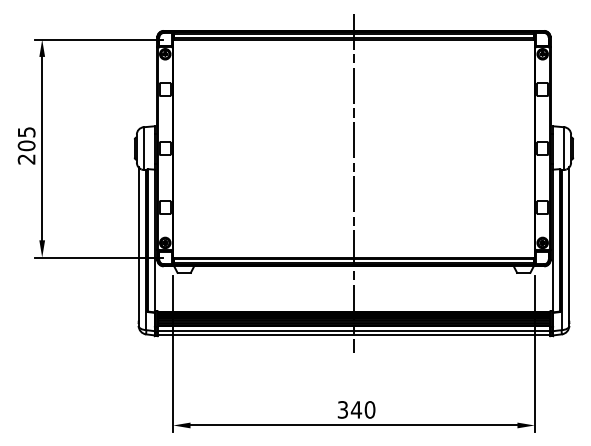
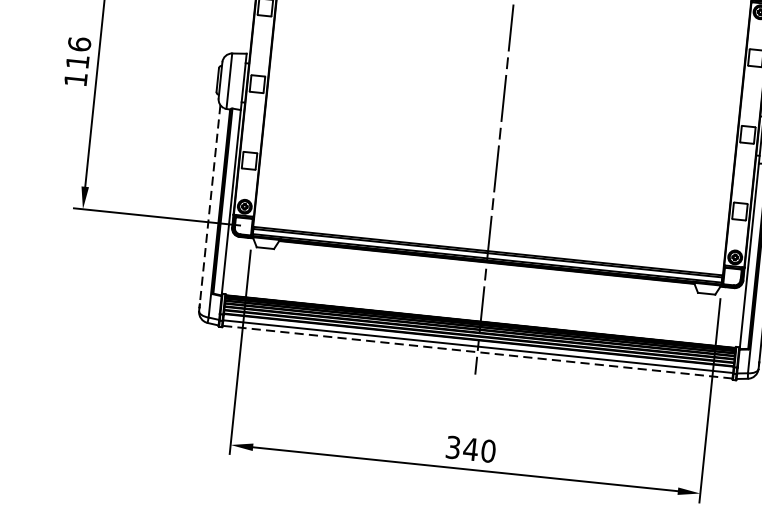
text: (26, 145) -> (77, 61), 205 -> 116
line: (138, 244) -> (209, 205), solid -> dashed
line: (353, 335) -> (476, 352), solid -> dashed

